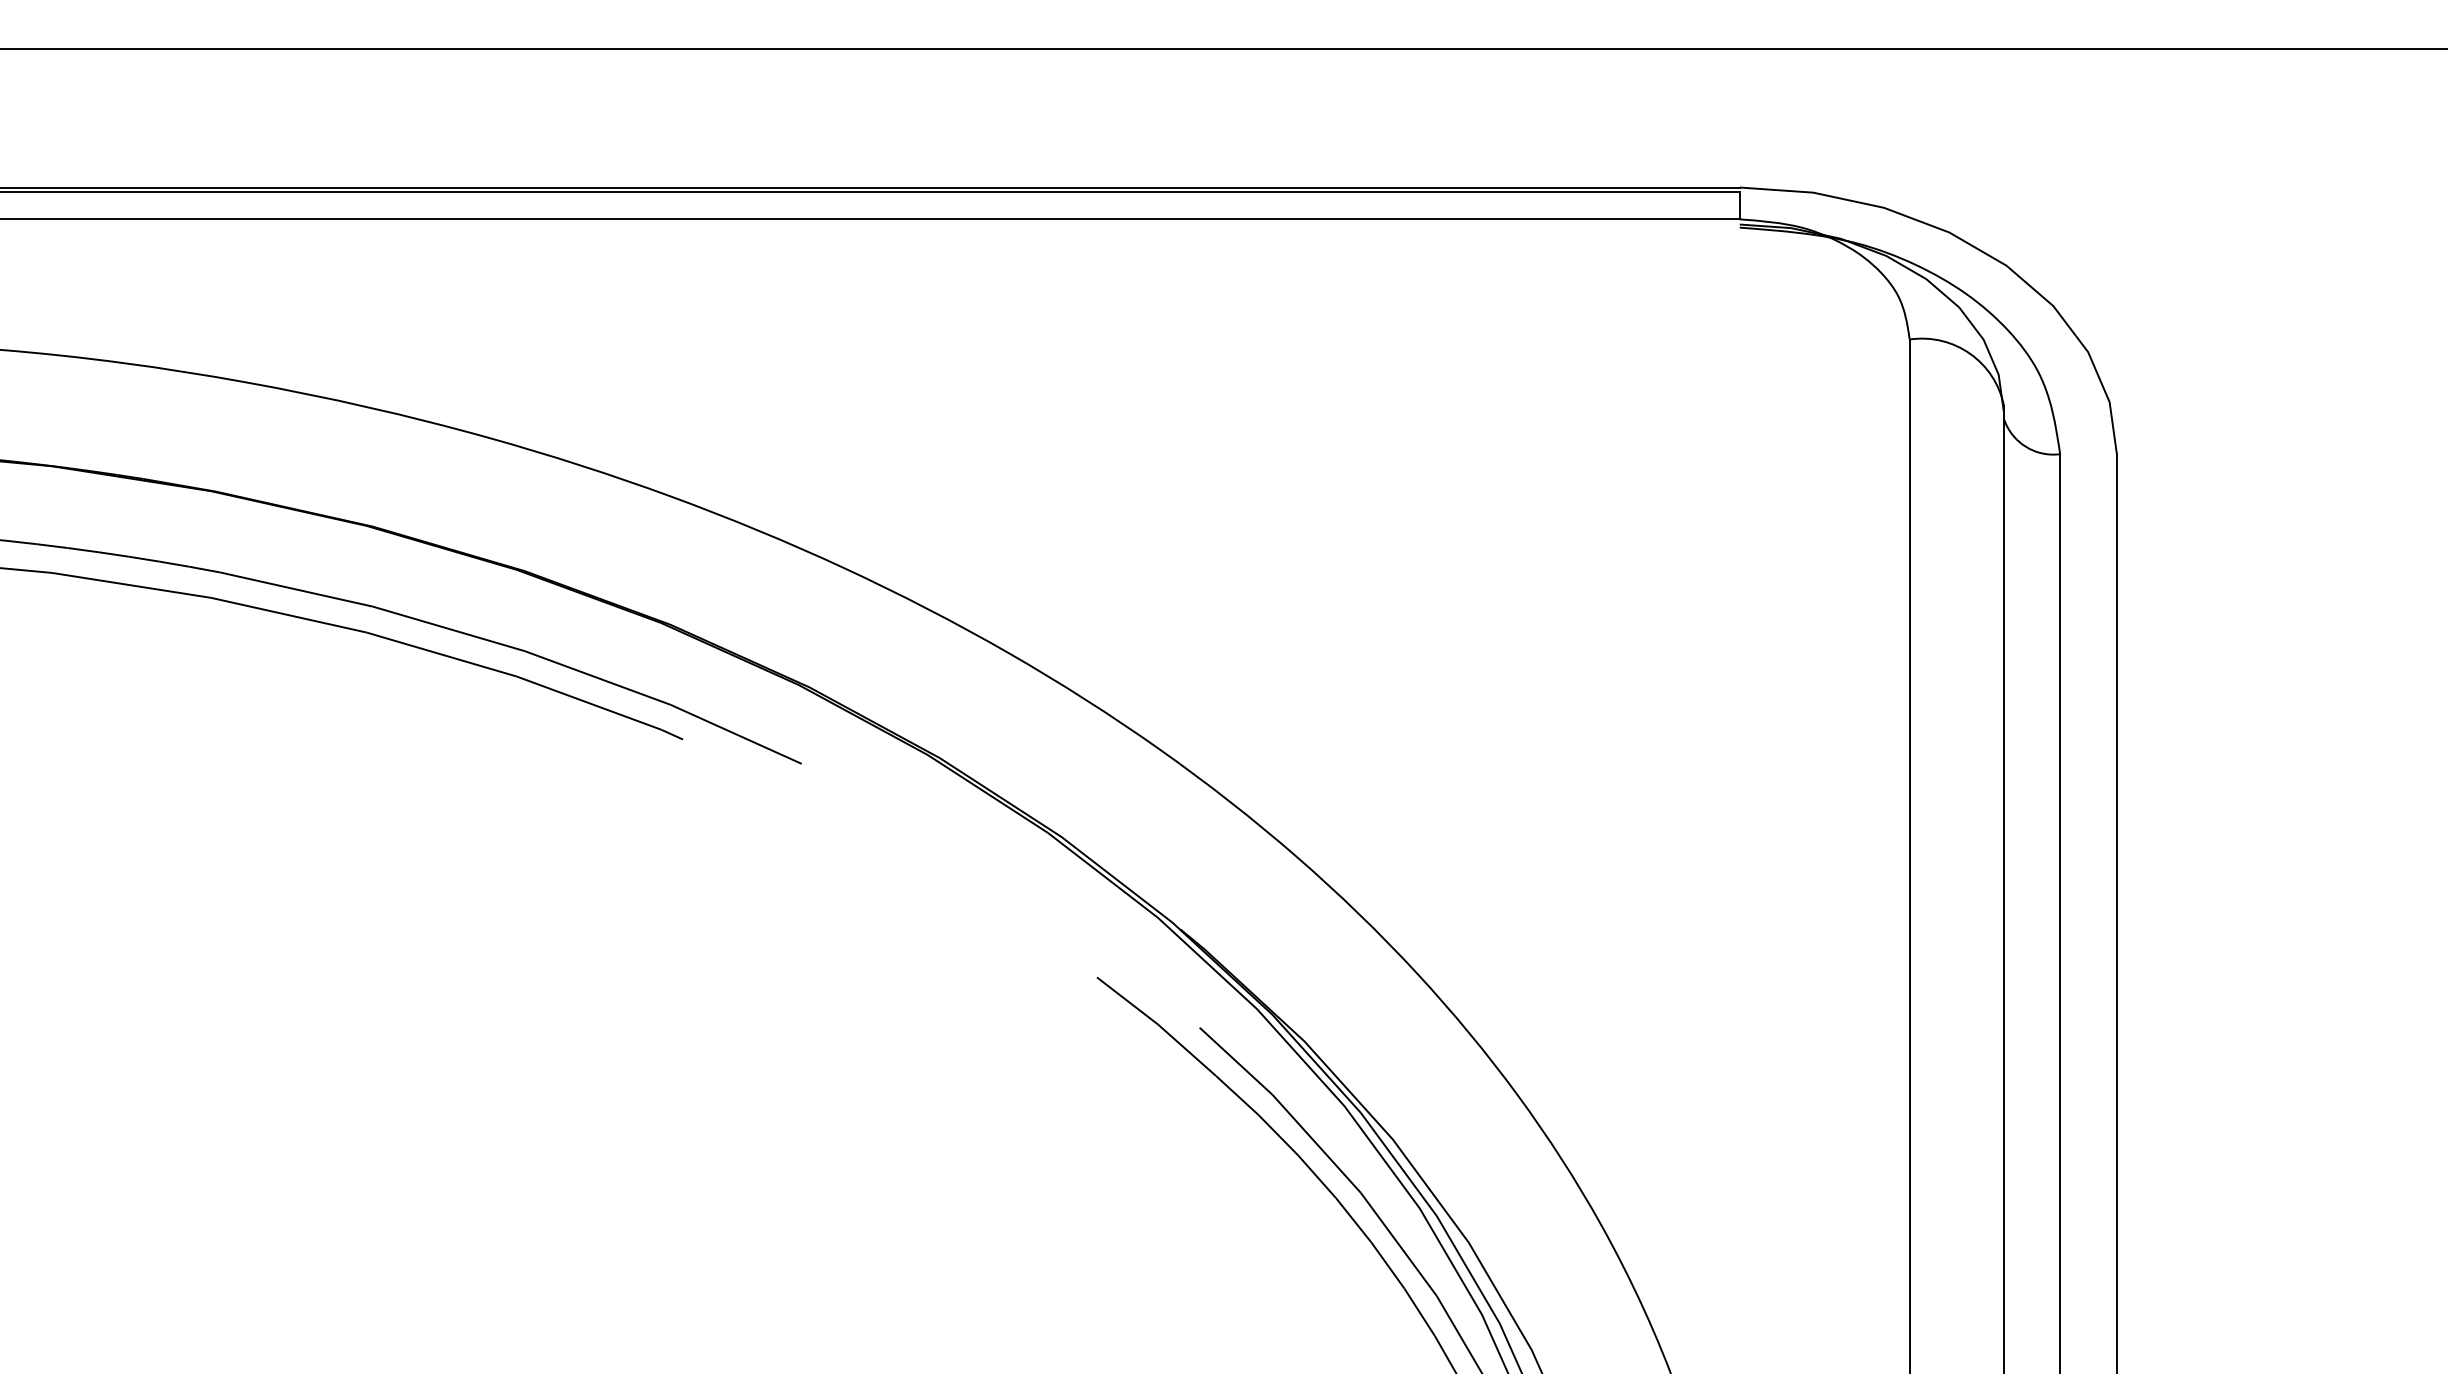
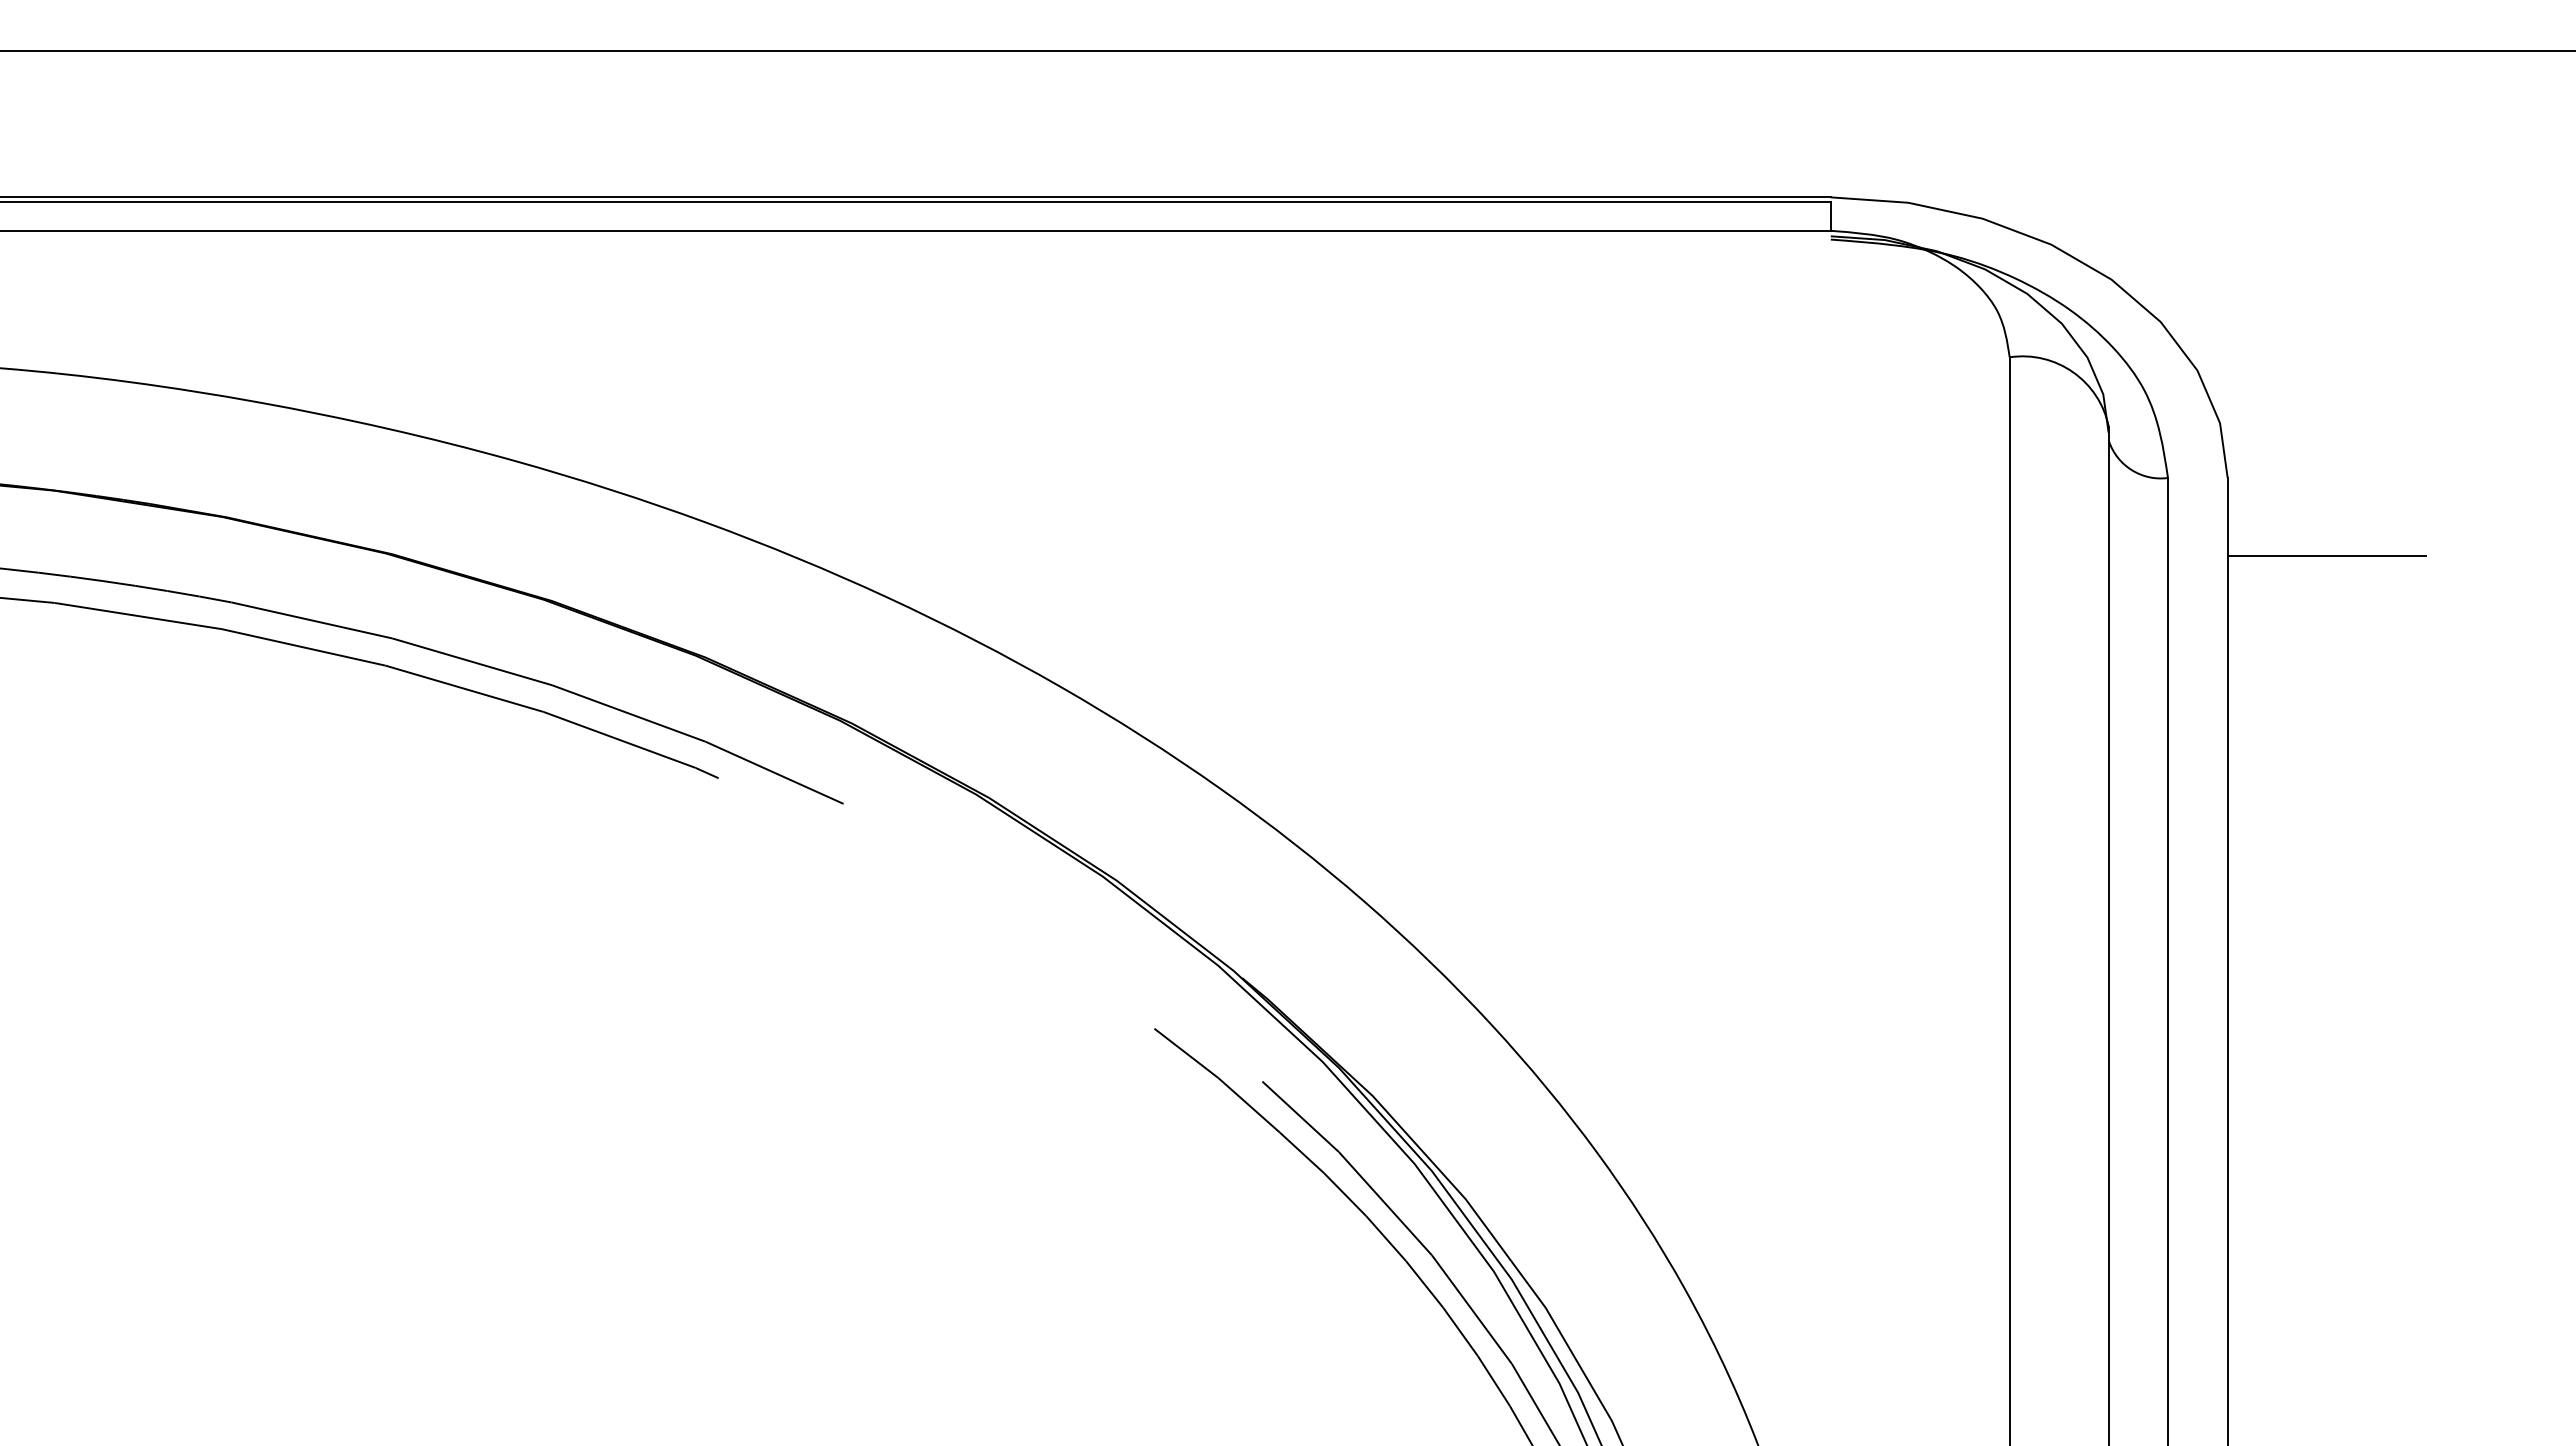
line: (2210, 528) -> (2326, 556), added

